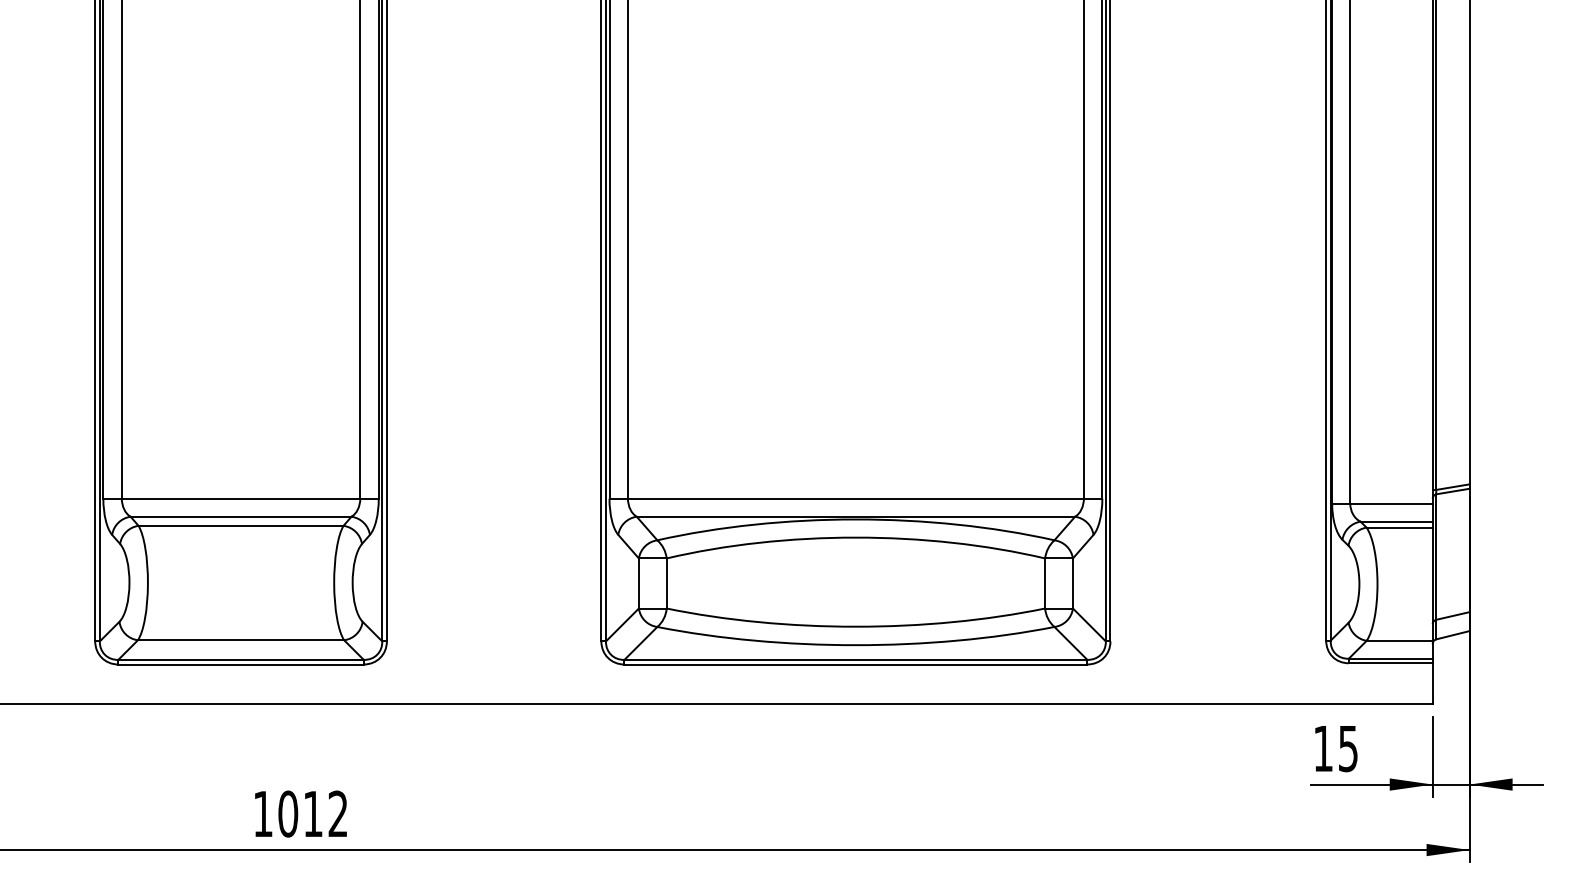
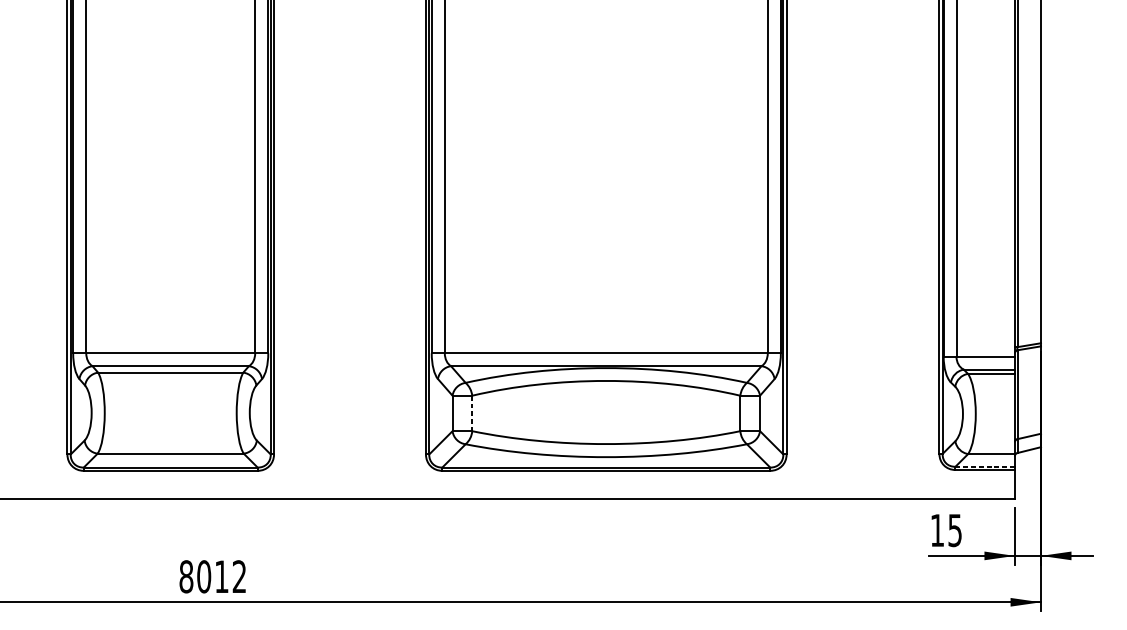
line: (666, 583) -> (472, 413), solid -> dashed
line: (1390, 658) -> (984, 466), solid -> dashed
text: (263, 813) -> (186, 576), 1012 -> 8012

